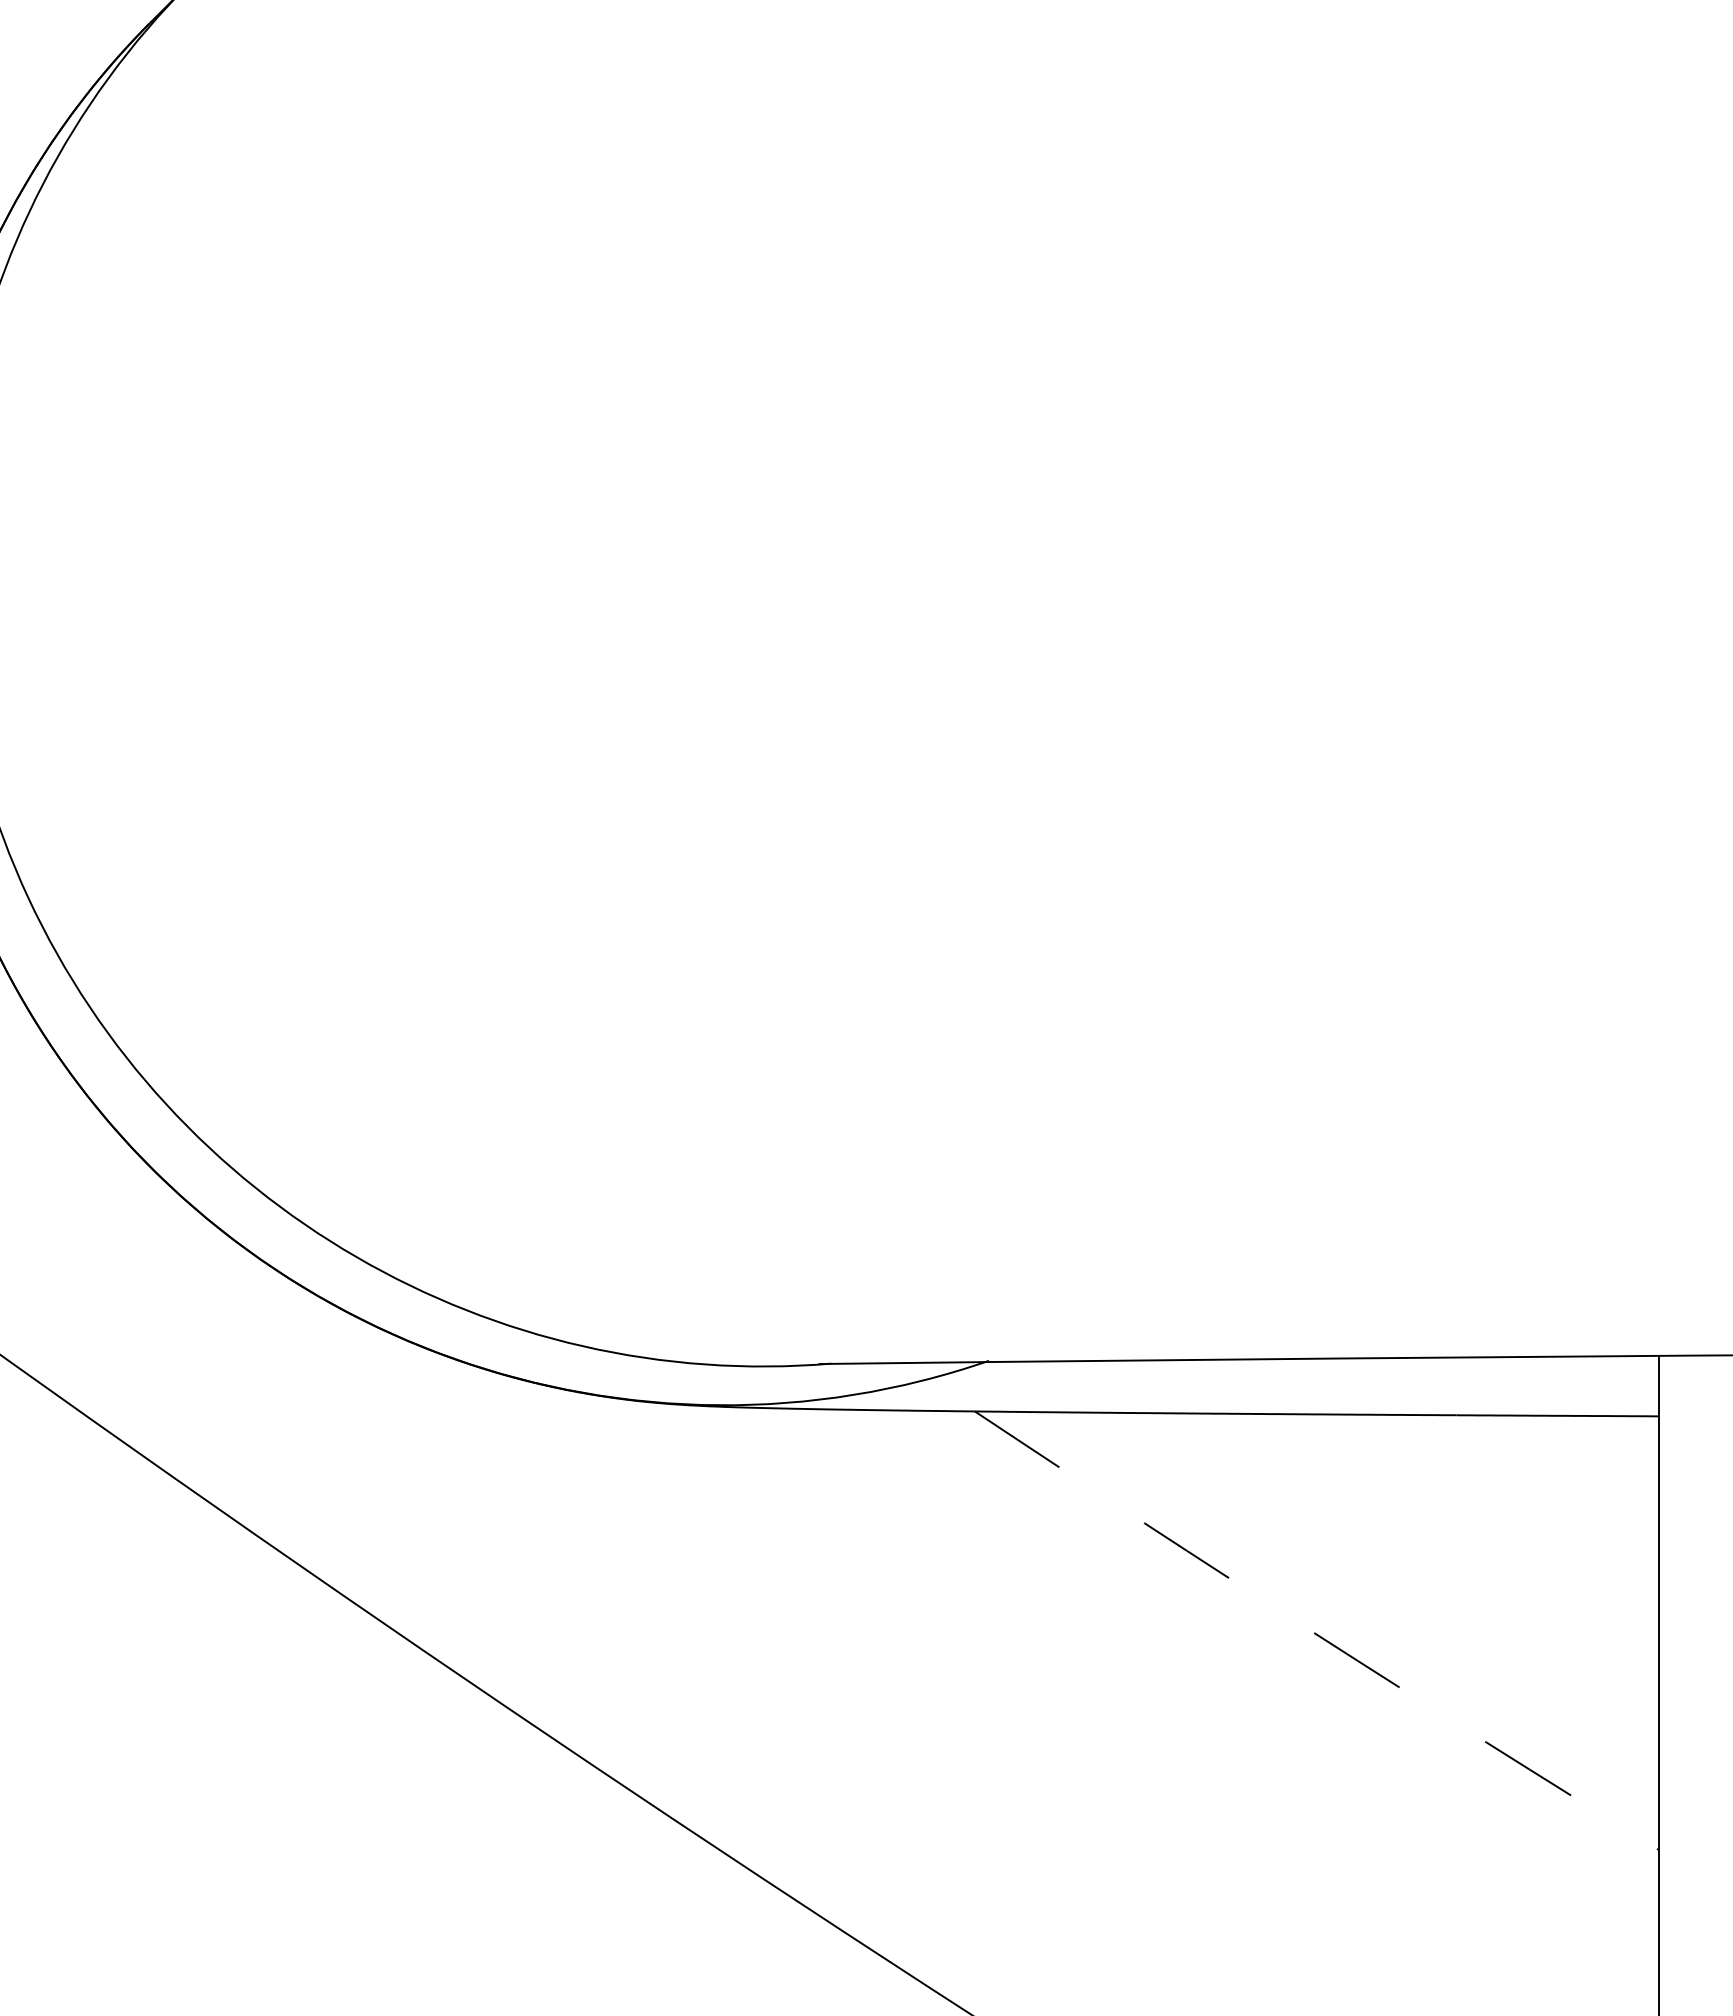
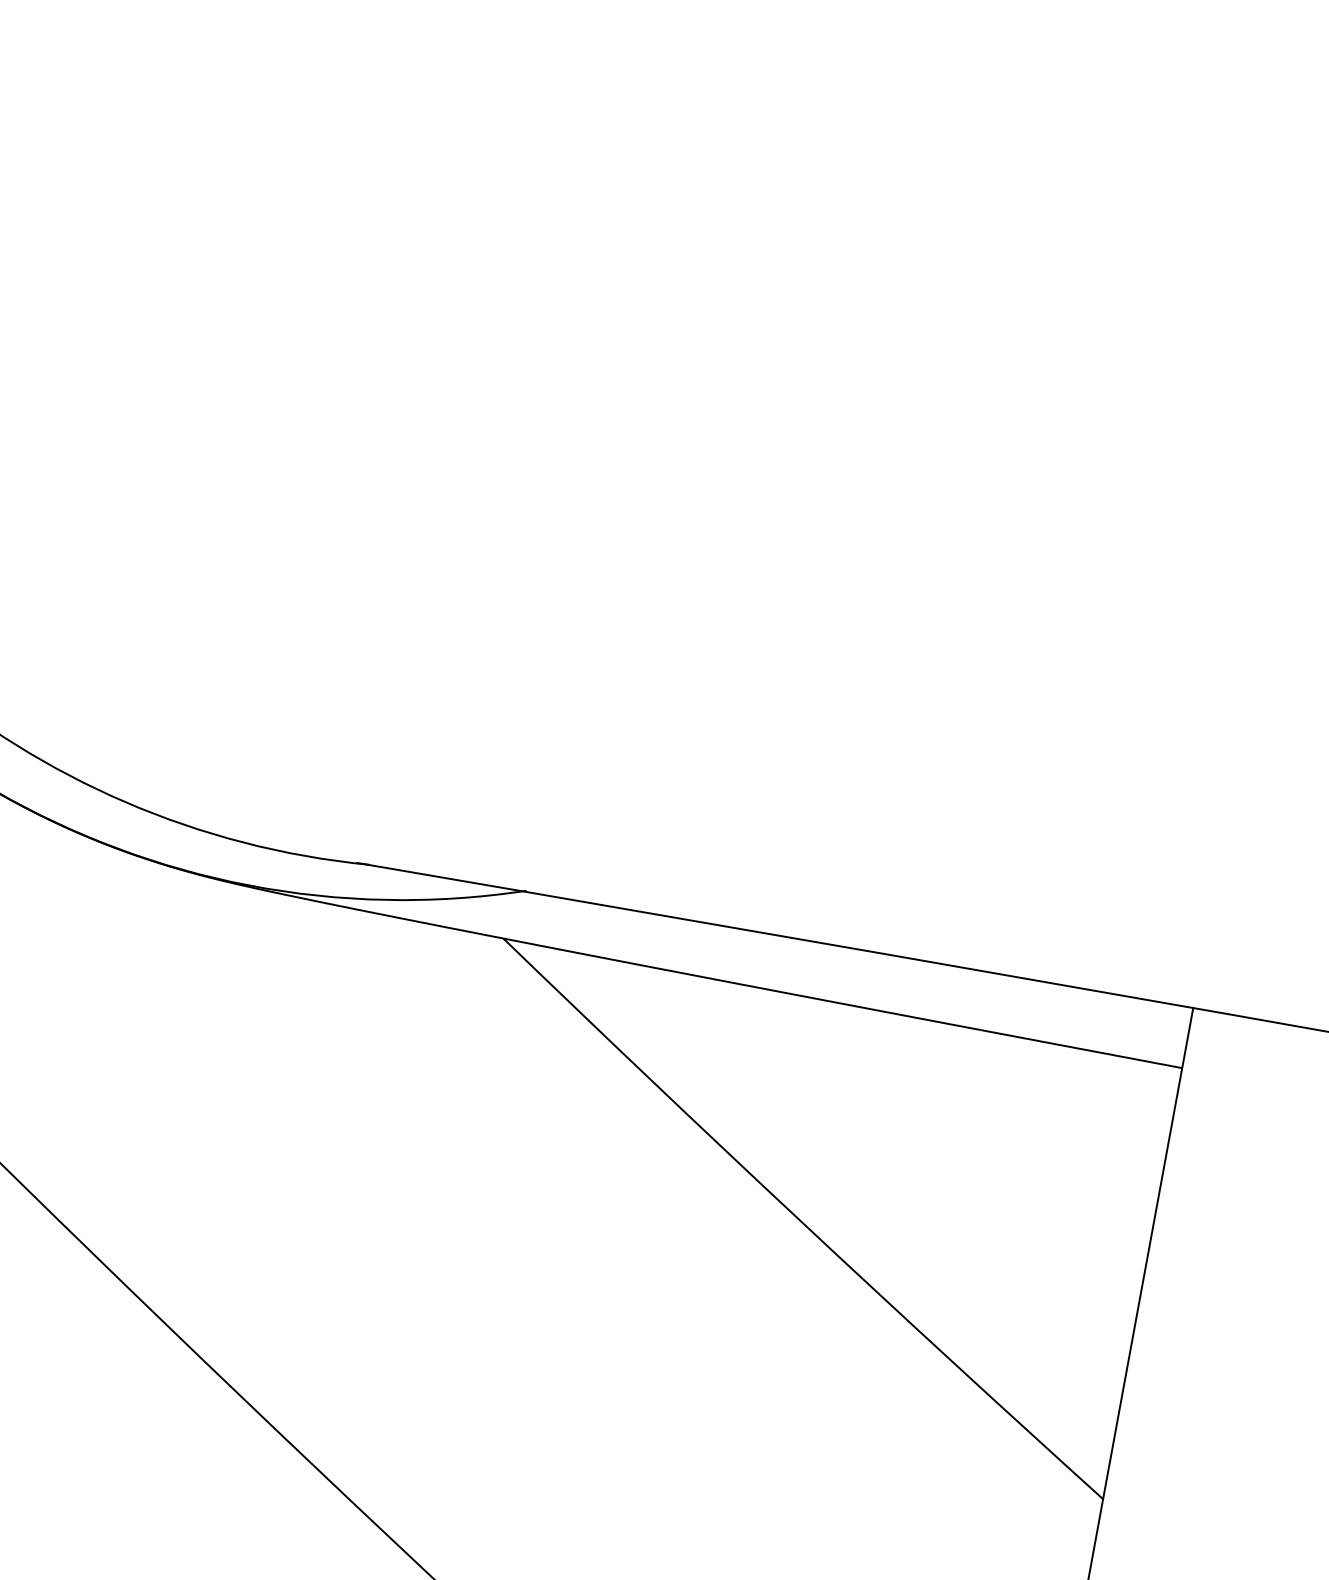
arc: (1315, 1633) -> (801, 1221), dashed -> solid

